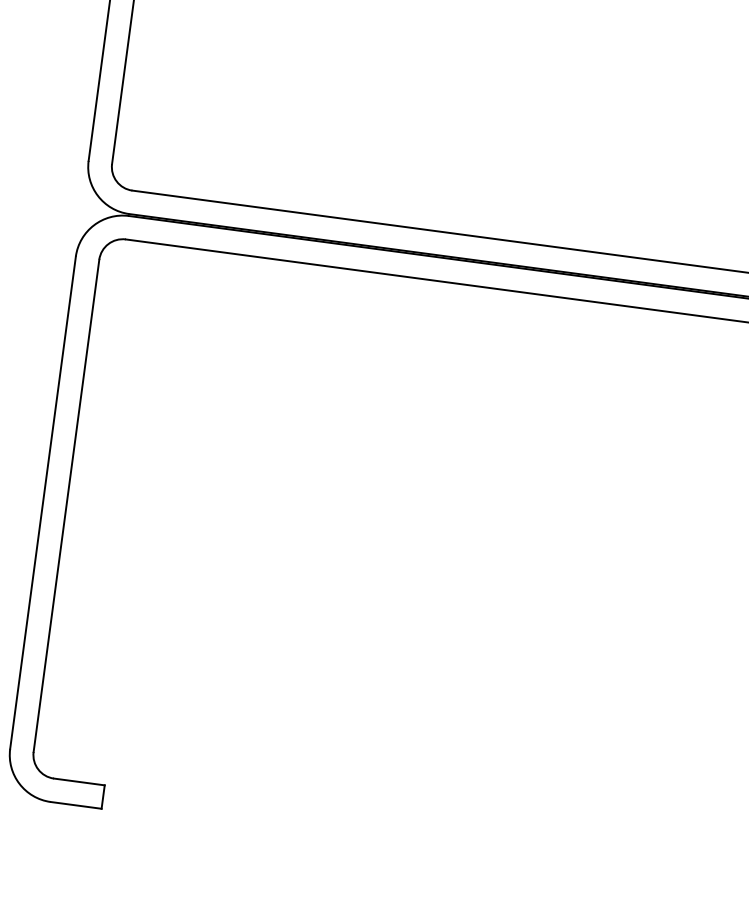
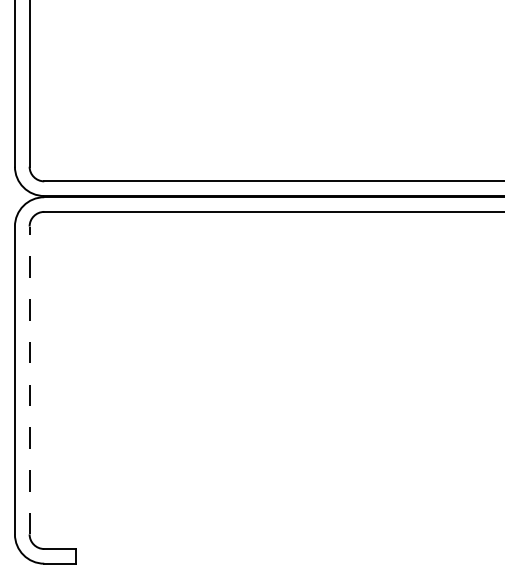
line: (66, 505) -> (29, 380), solid -> dashed

